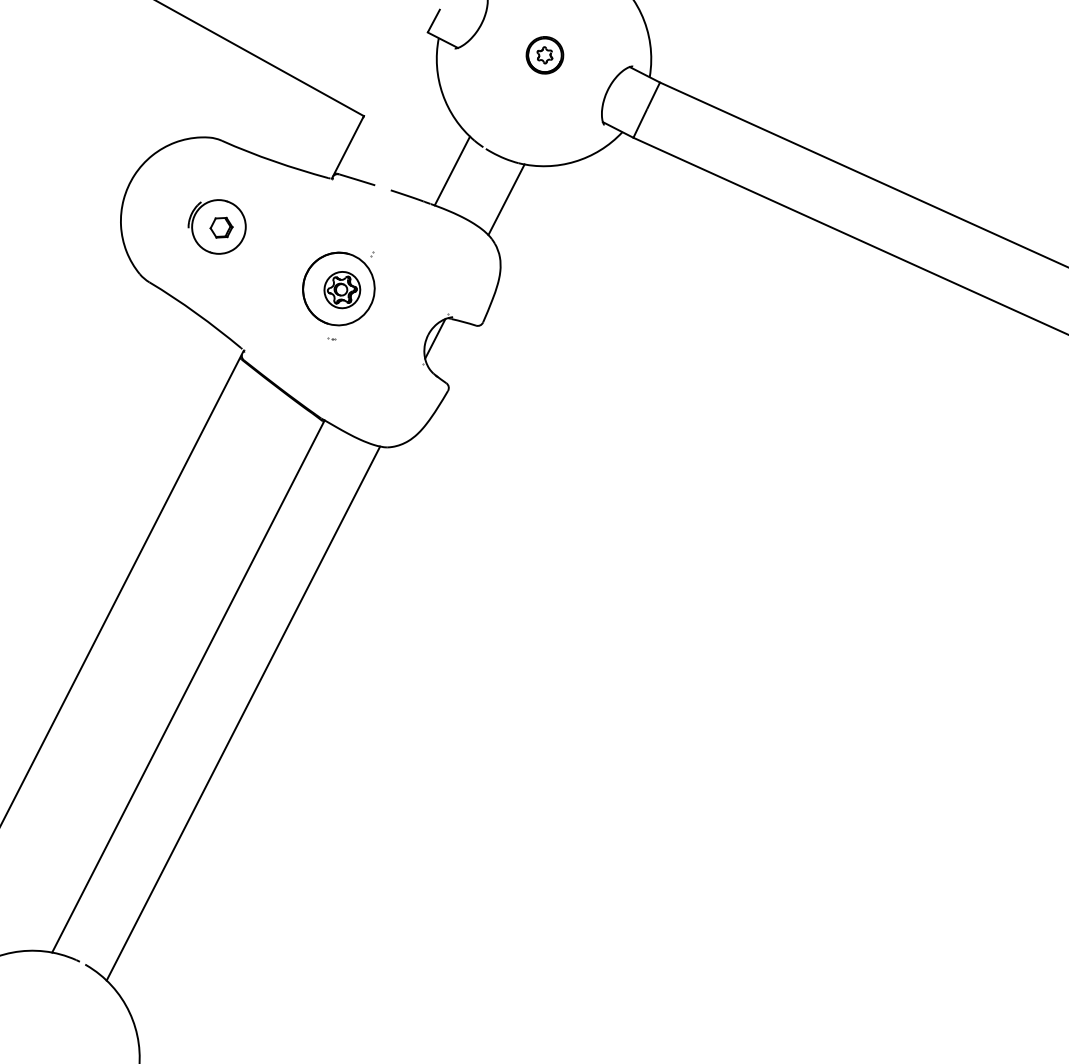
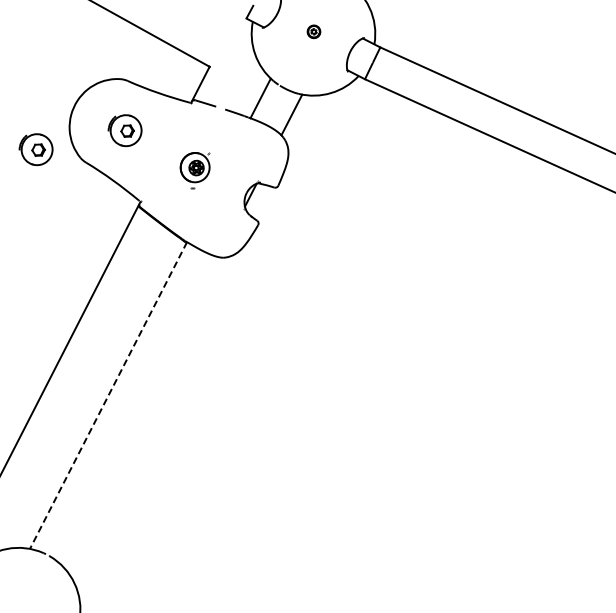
part: (544, 54) -> (313, 31), size x0.6
part: (61, 259) -> (35, 149), added
part: (337, 296) -> (194, 170), size x0.7
line: (188, 686) -> (108, 395), solid -> dashed
line: (243, 714) -> (140, 411), removed

